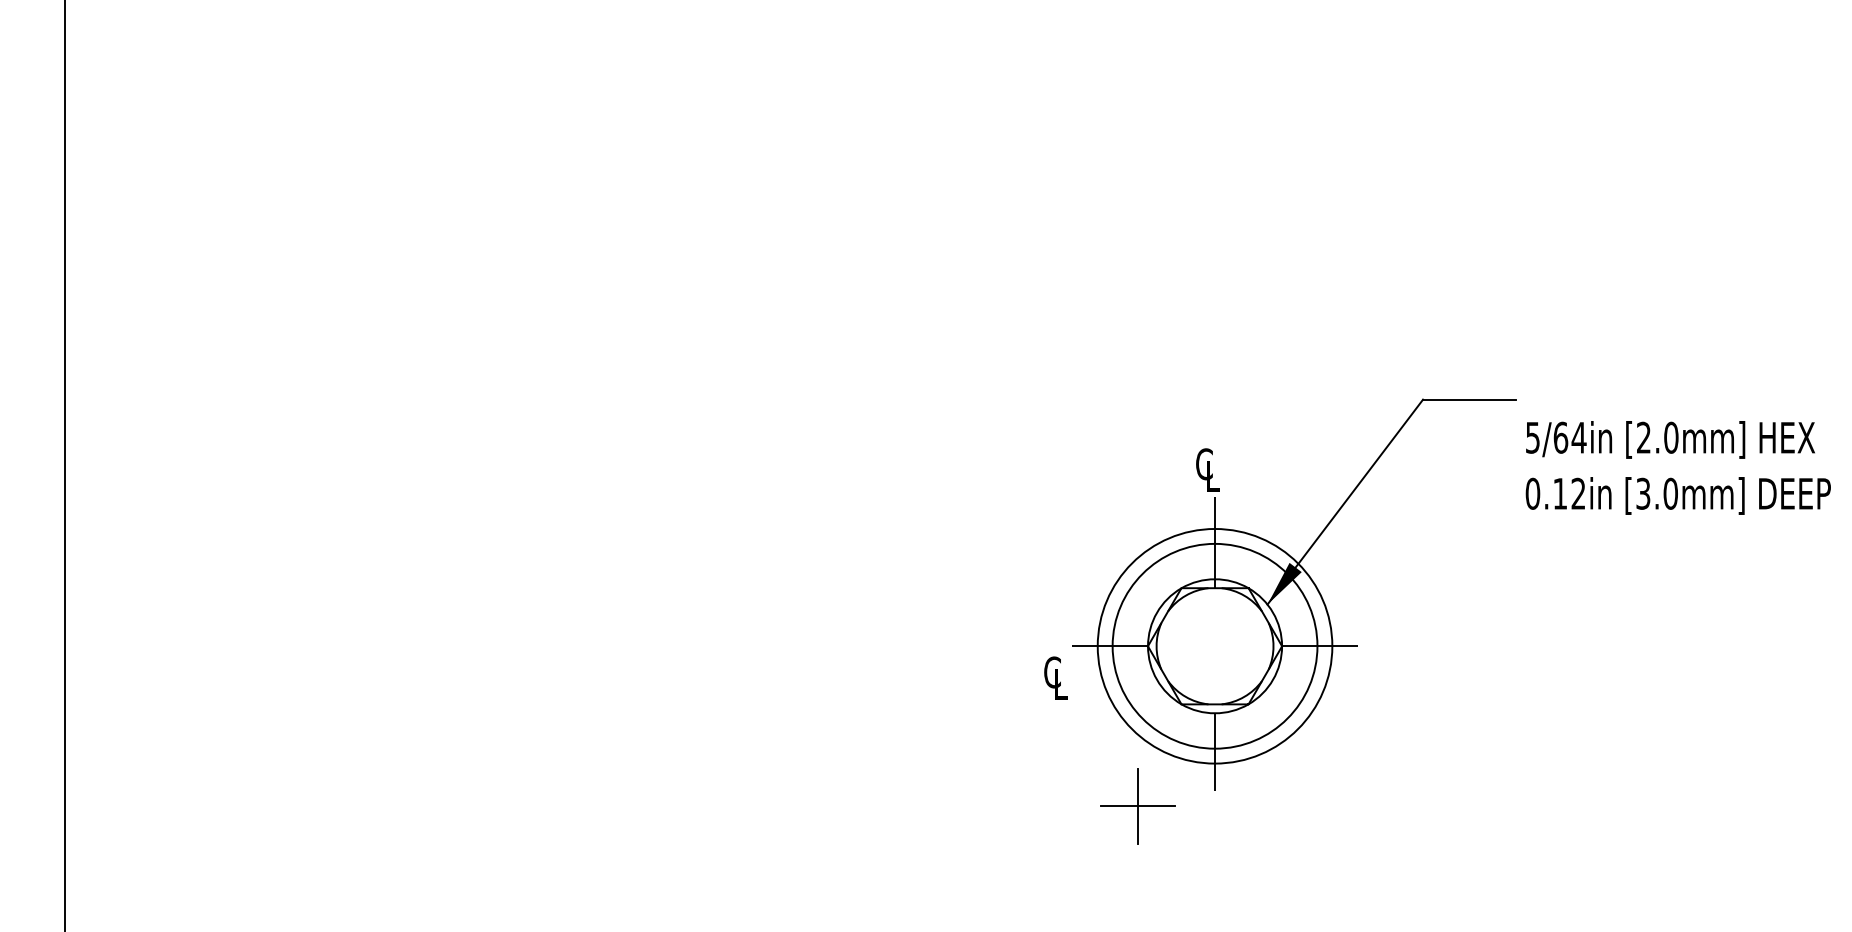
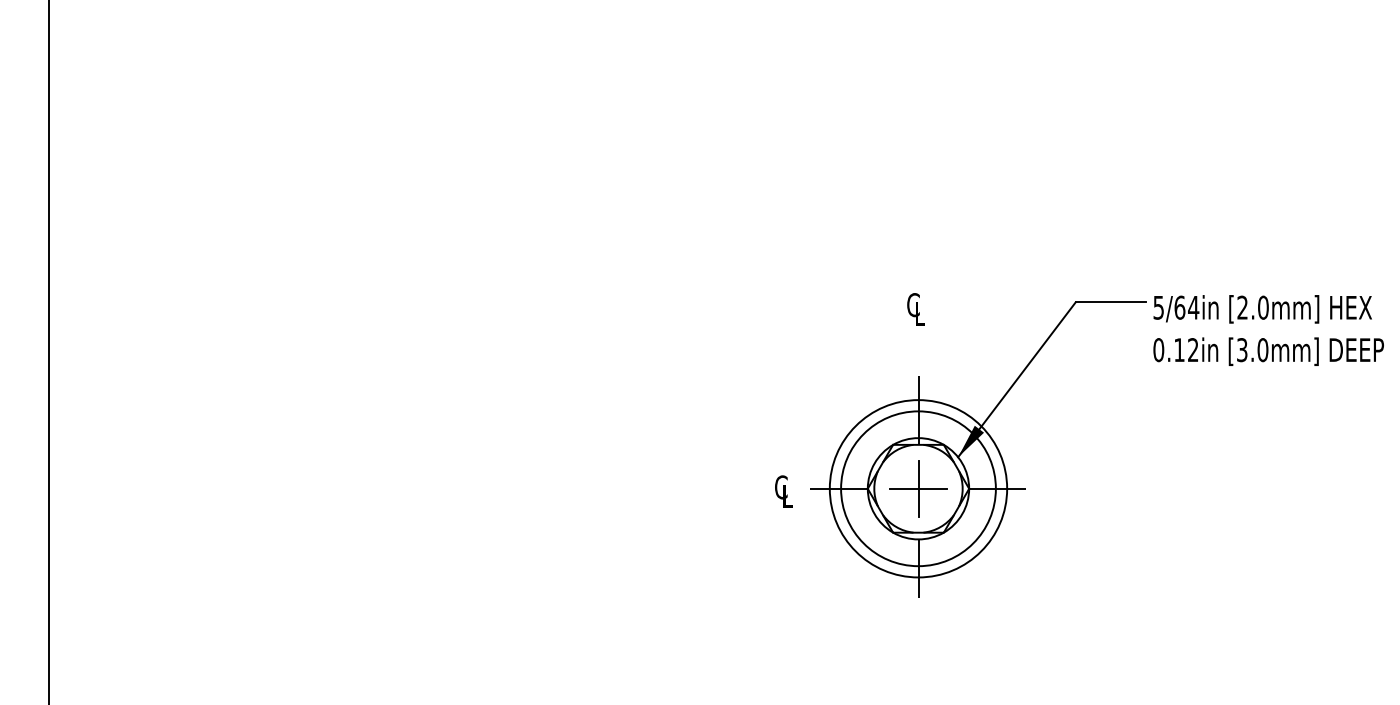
text: (1677, 467) -> (1268, 330), moved
text: (1207, 469) -> (915, 309), moved
text: (1055, 677) -> (783, 491), moved
part: (1137, 806) -> (918, 488), moved

